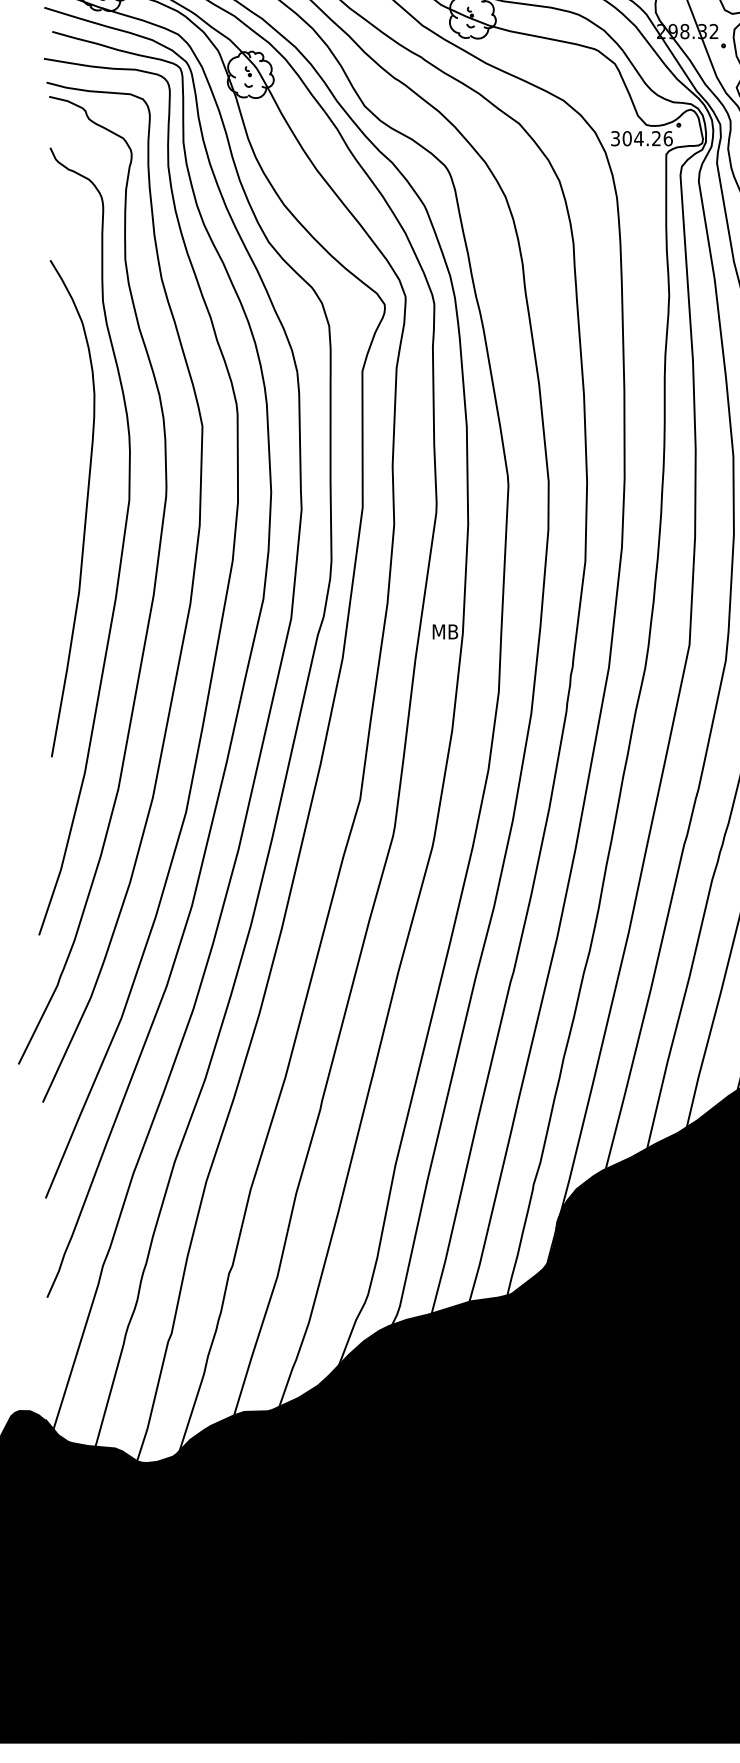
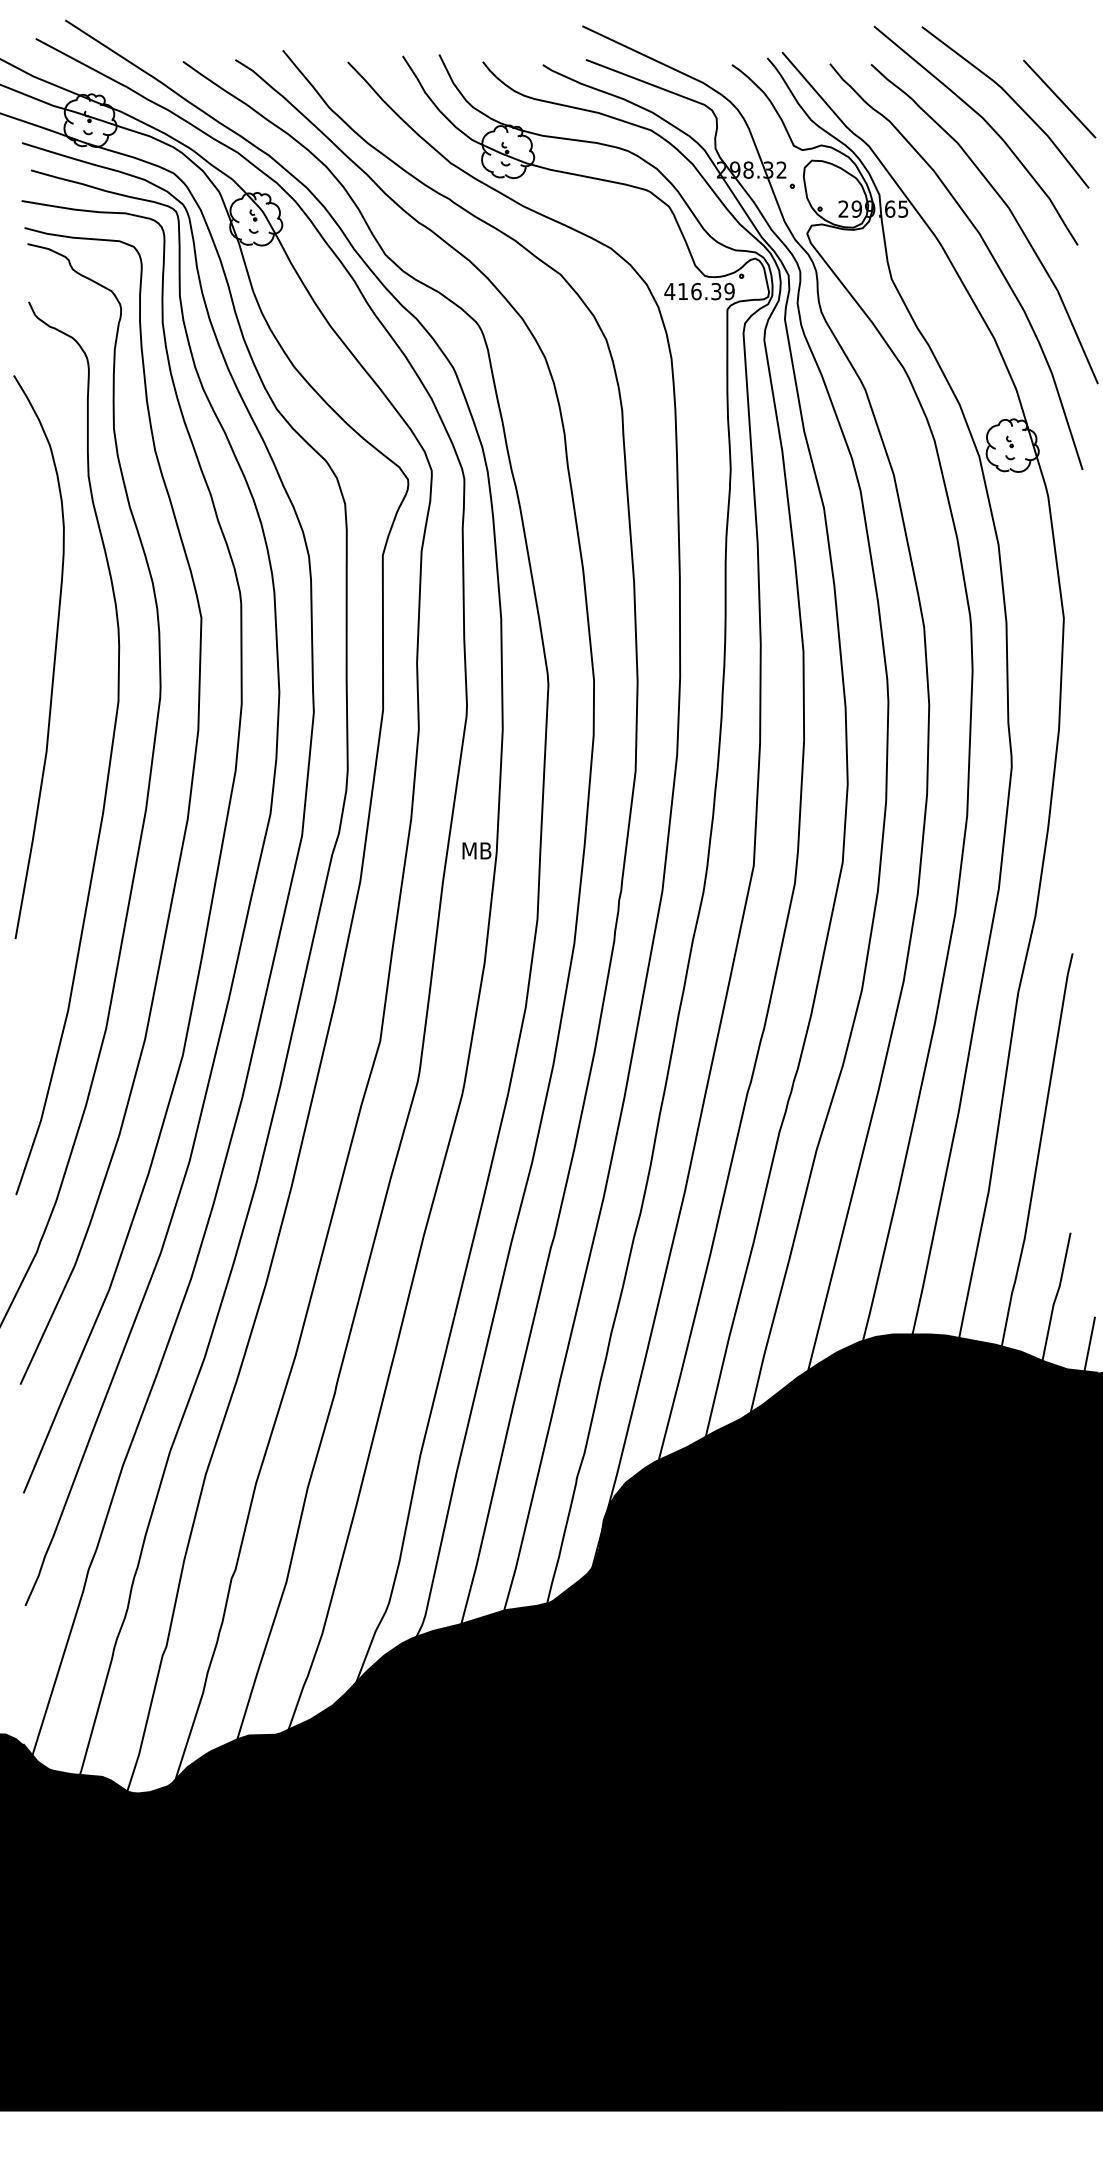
text: (641, 138) -> (699, 291), 304.26 -> 416.39
curve: (85, 511) -> (53, 660), moved

